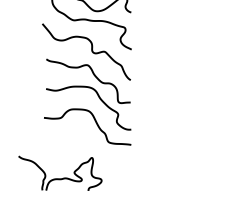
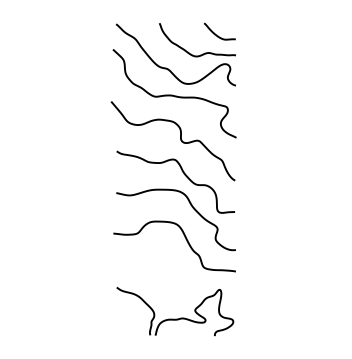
part: (60, 178) -> (175, 318), moved

